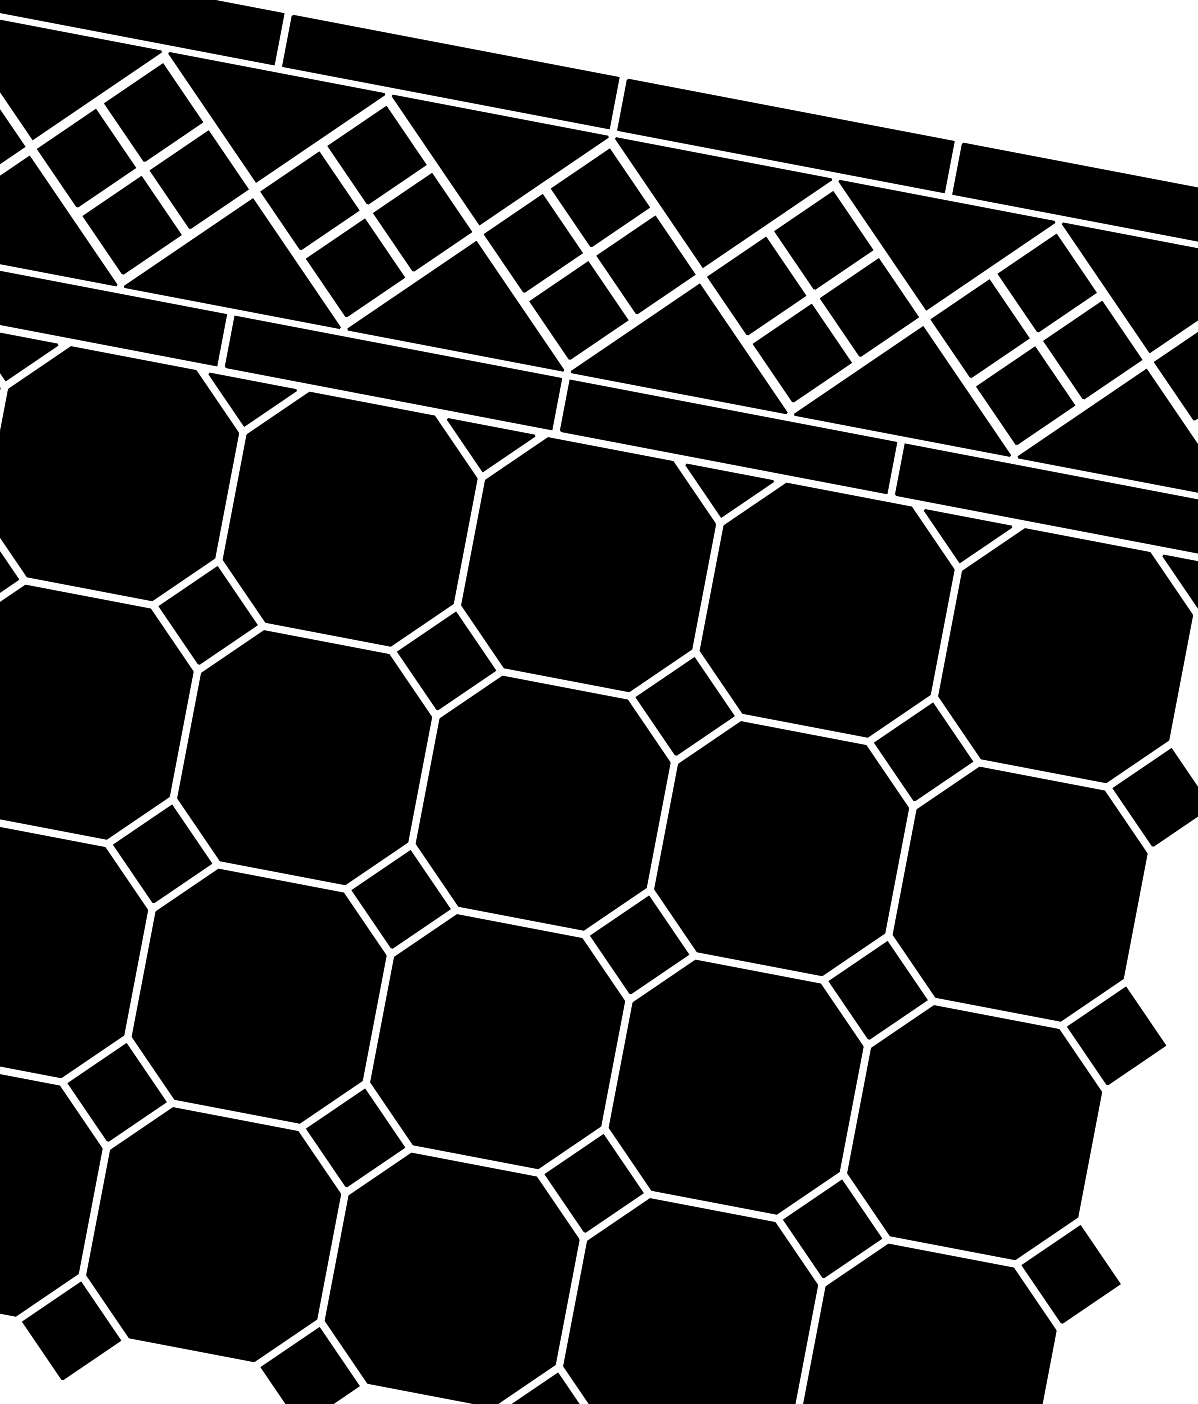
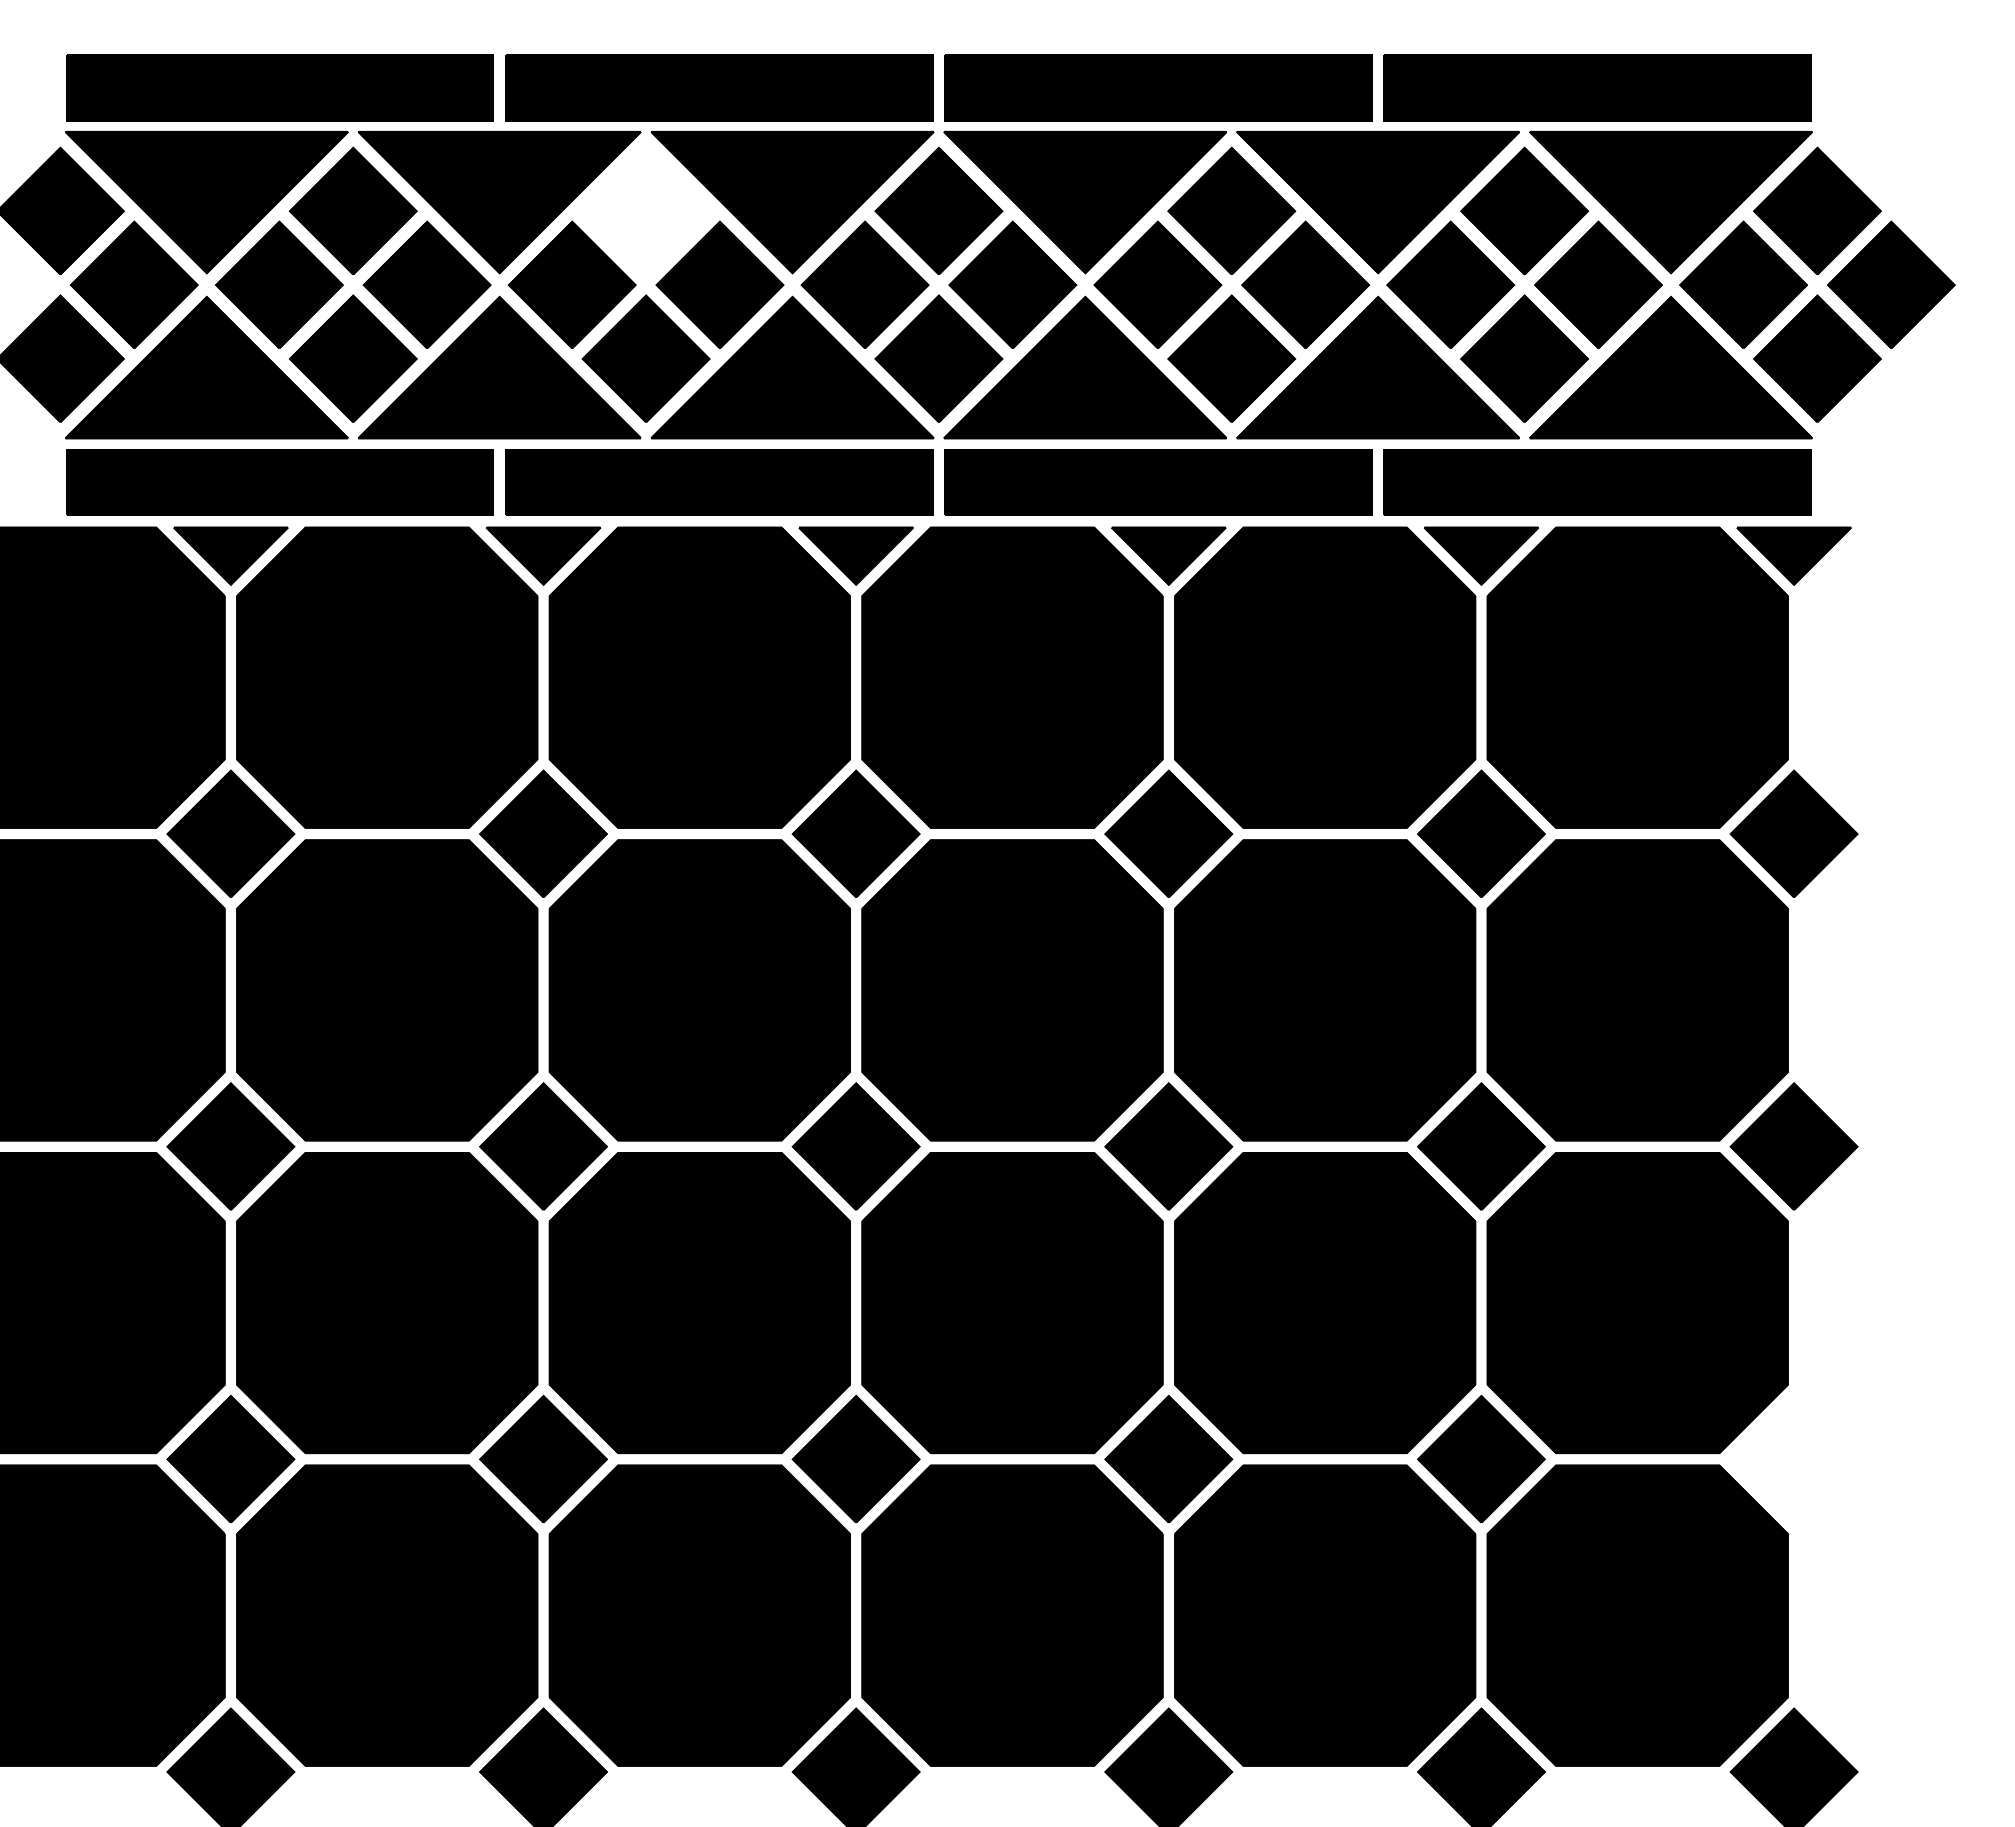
part: (376, 154) -> (645, 210), removed
part: (1070, 1274) -> (1793, 1459), removed

